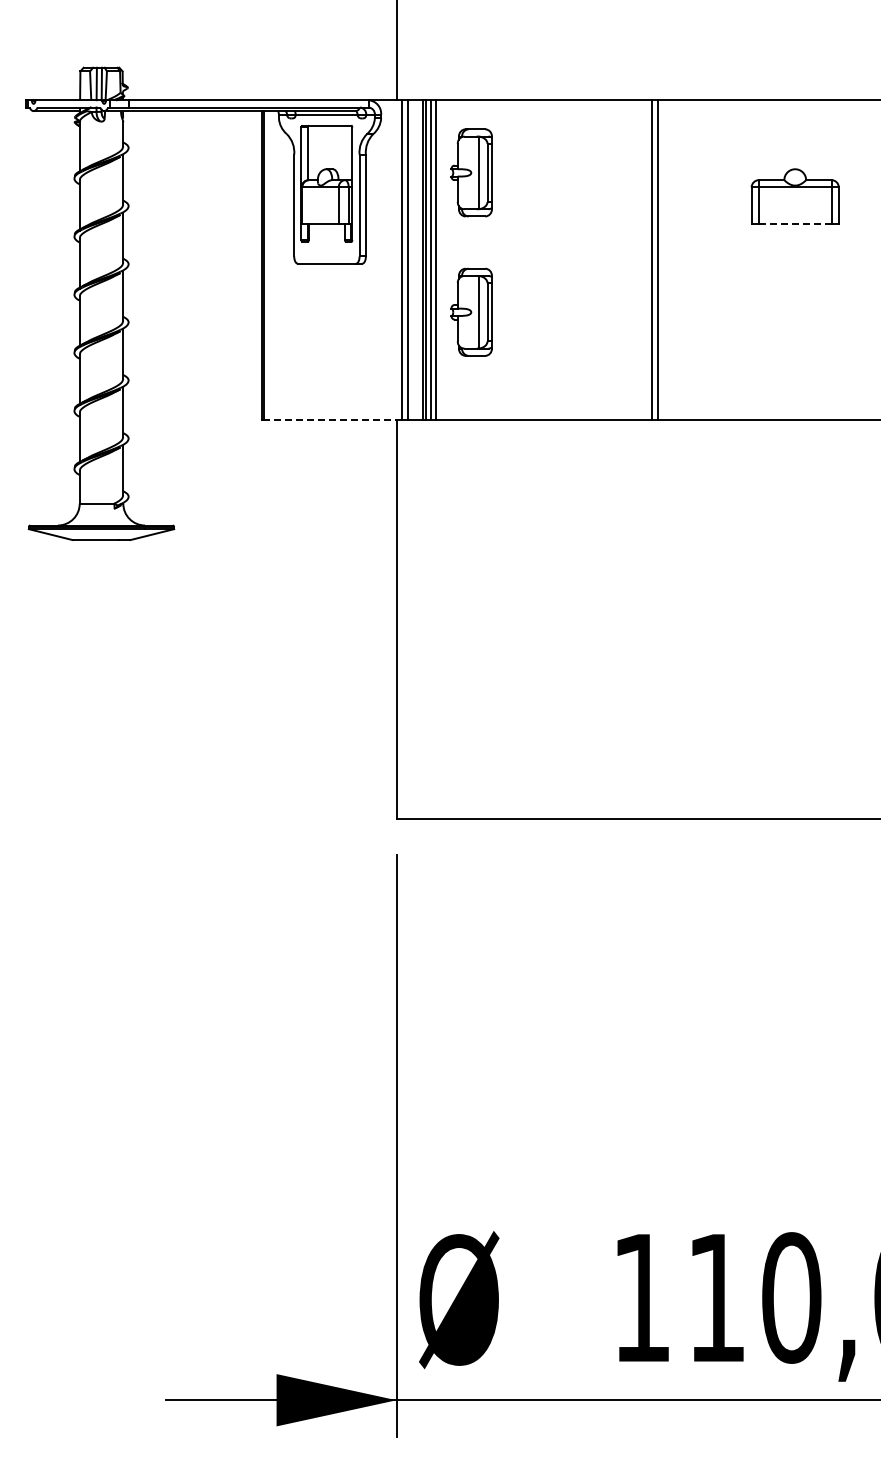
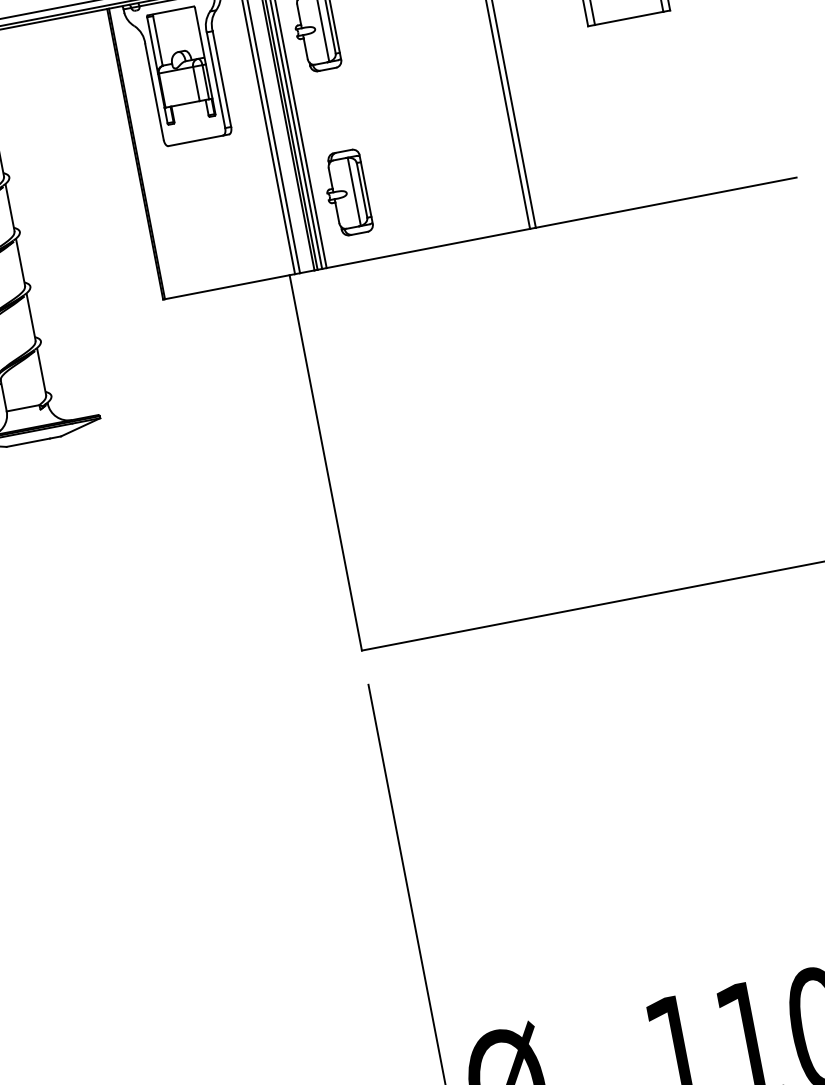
line: (794, 223) -> (628, 18), dashed -> solid
part: (471, 311) -> (346, 192), moved
line: (332, 419) -> (229, 286), dashed -> solid

